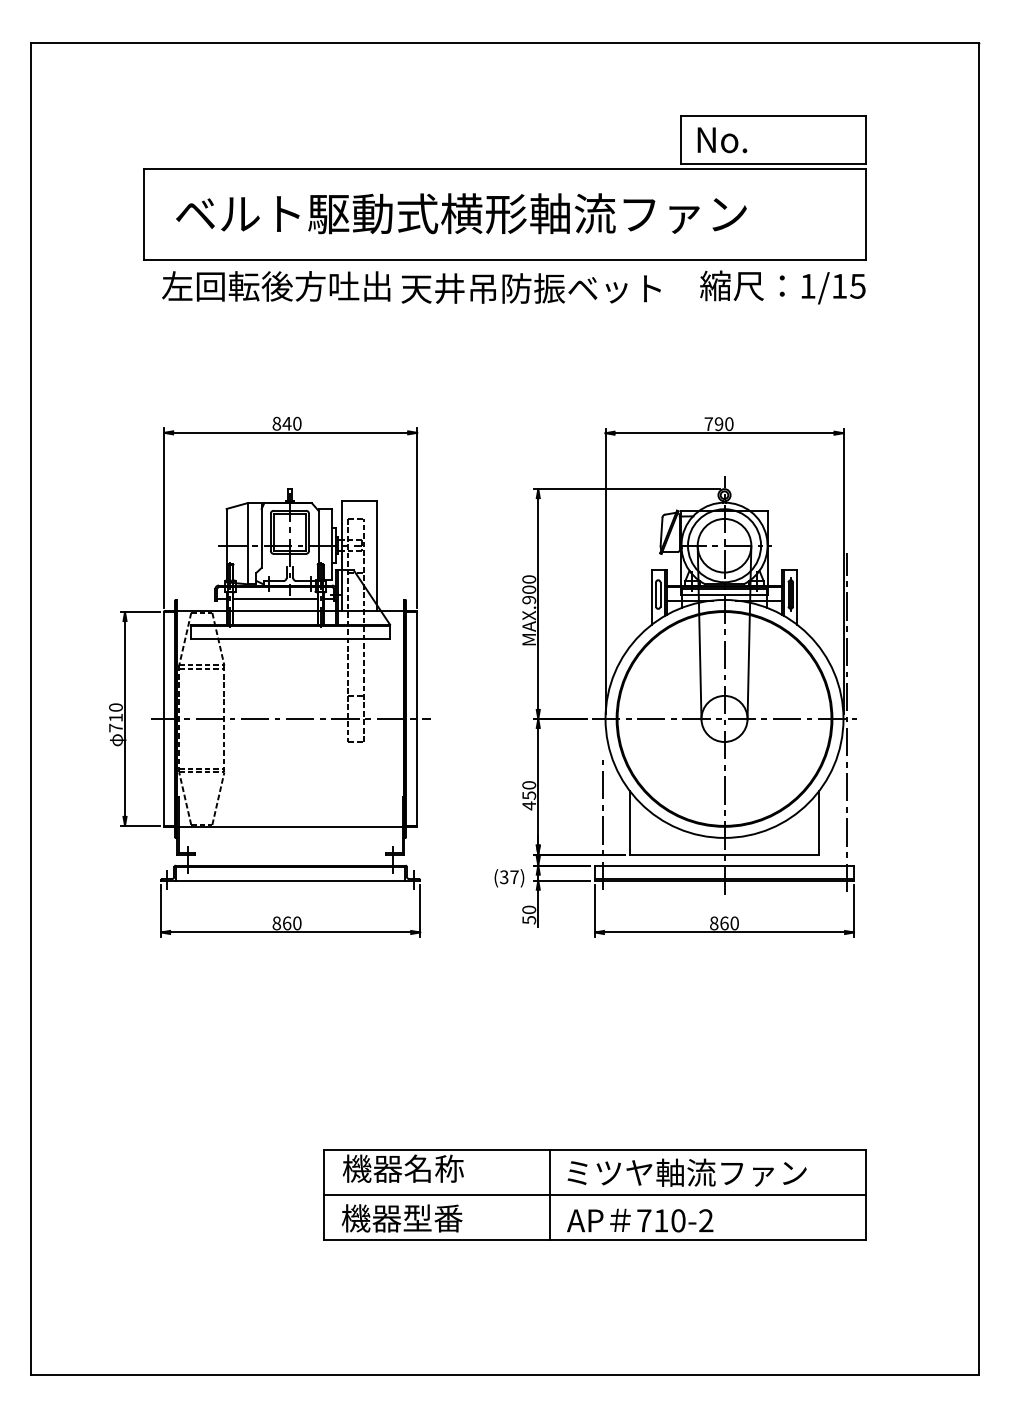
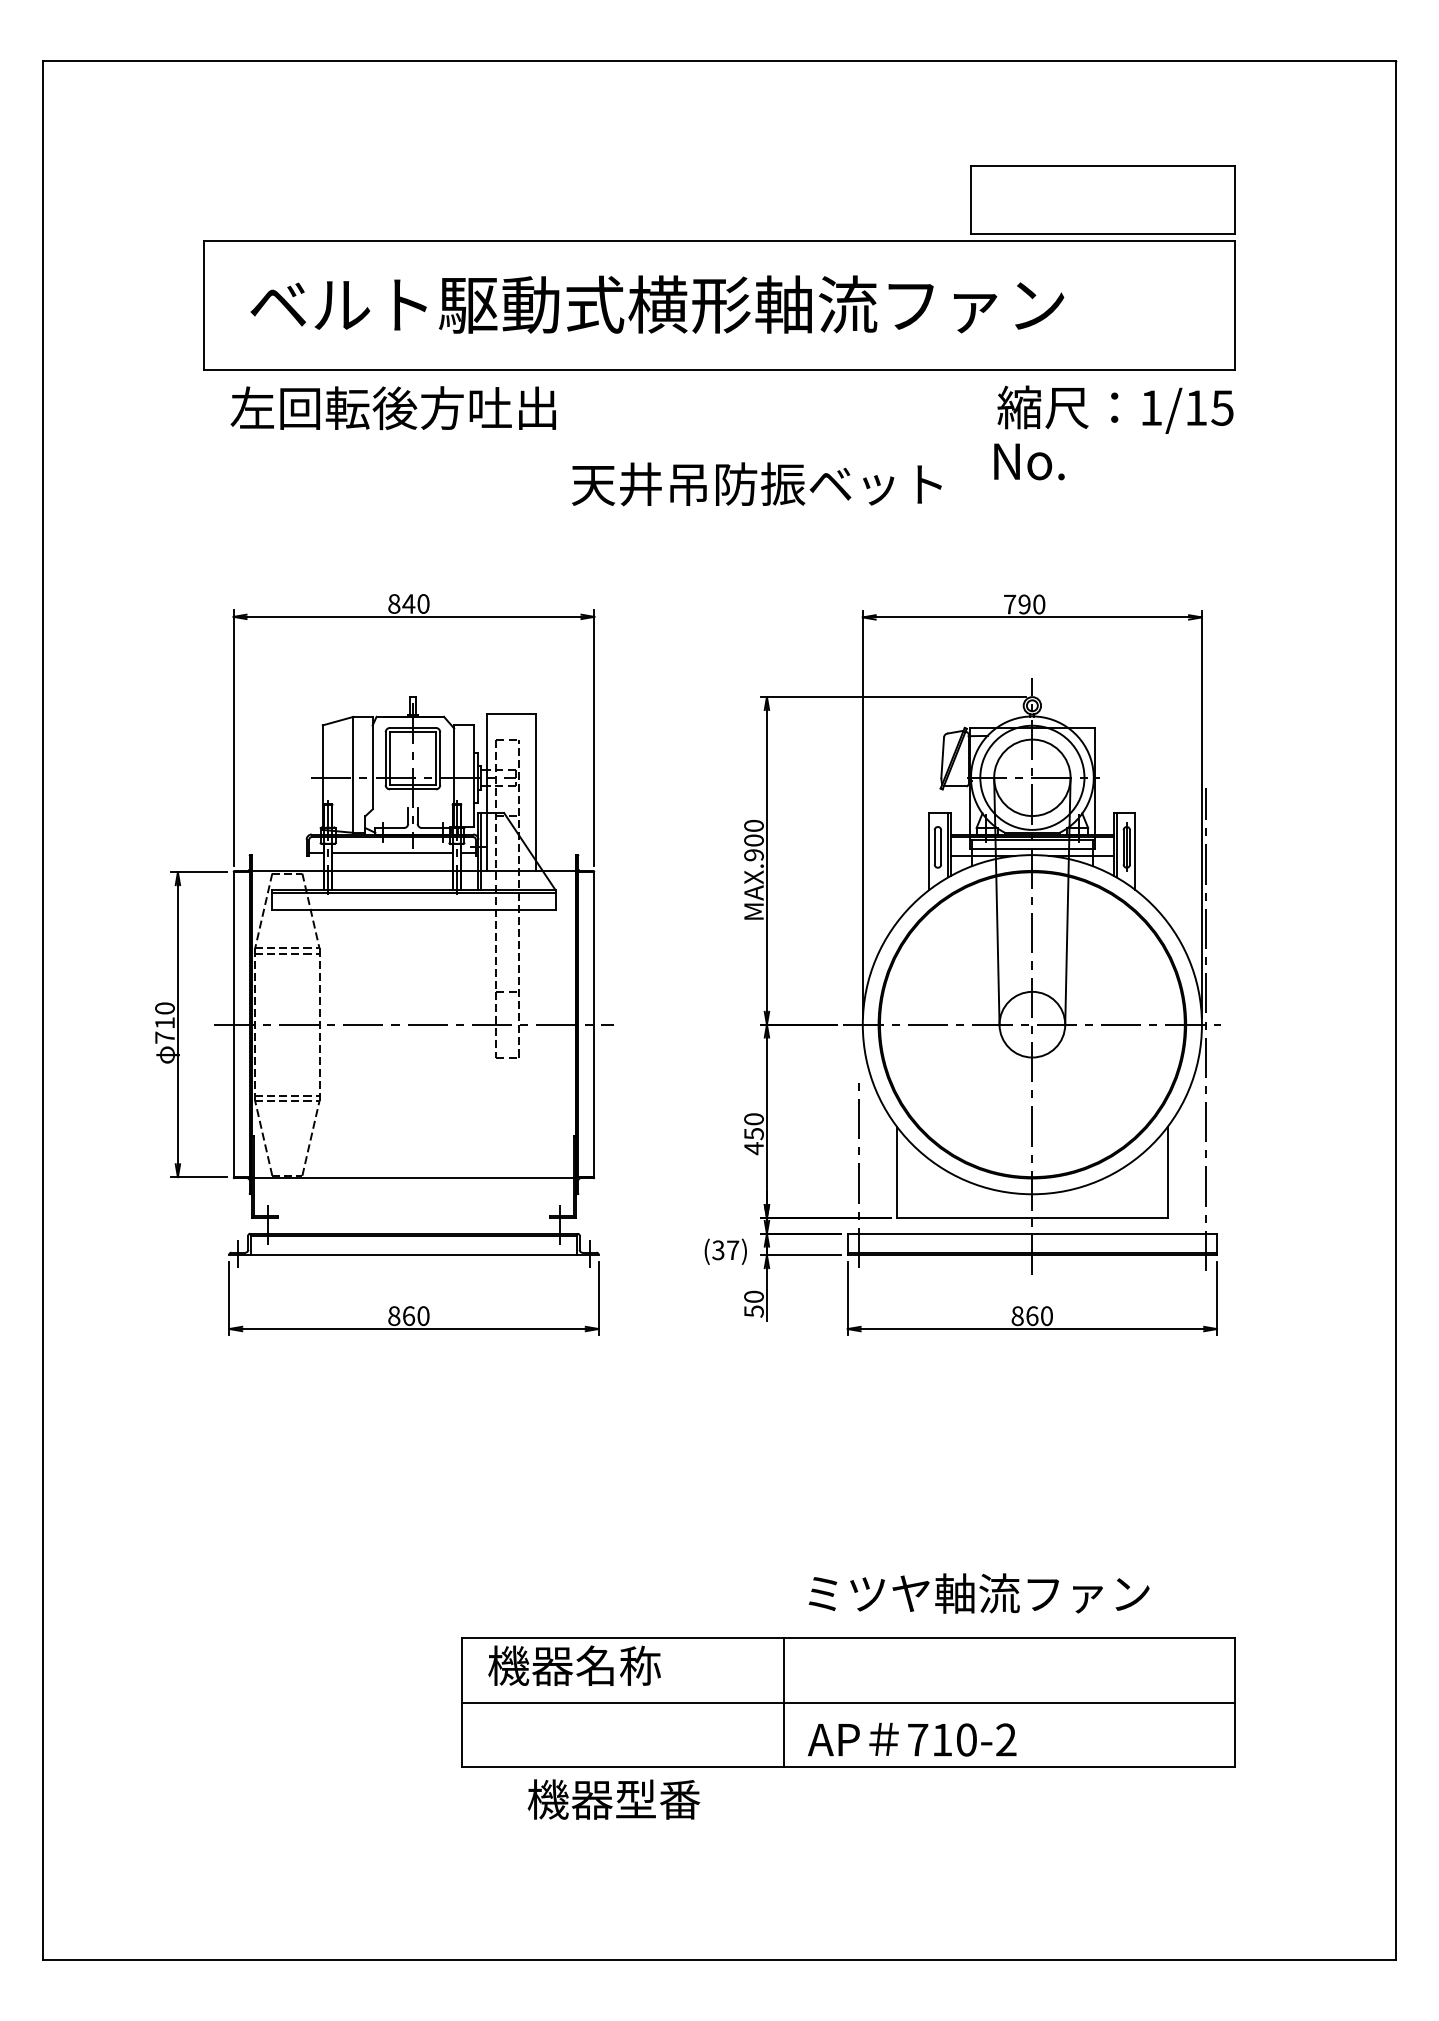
text: (722, 140) -> (1029, 461), moved
text: (530, 288) -> (756, 484), moved
text: (686, 1172) -> (978, 1593), moved
text: (401, 1218) -> (613, 1799), moved

